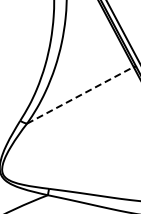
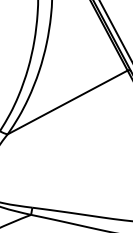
line: (80, 95) -> (67, 102), dashed -> solid

